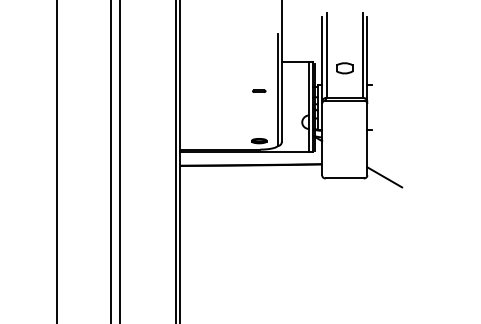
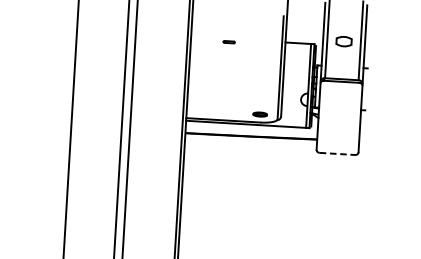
part: (344, 68) -> (343, 41), moved
part: (259, 90) -> (229, 41), moved
line: (384, 177) -> (374, 155), removed
line: (345, 178) -> (338, 154), solid -> dashed

